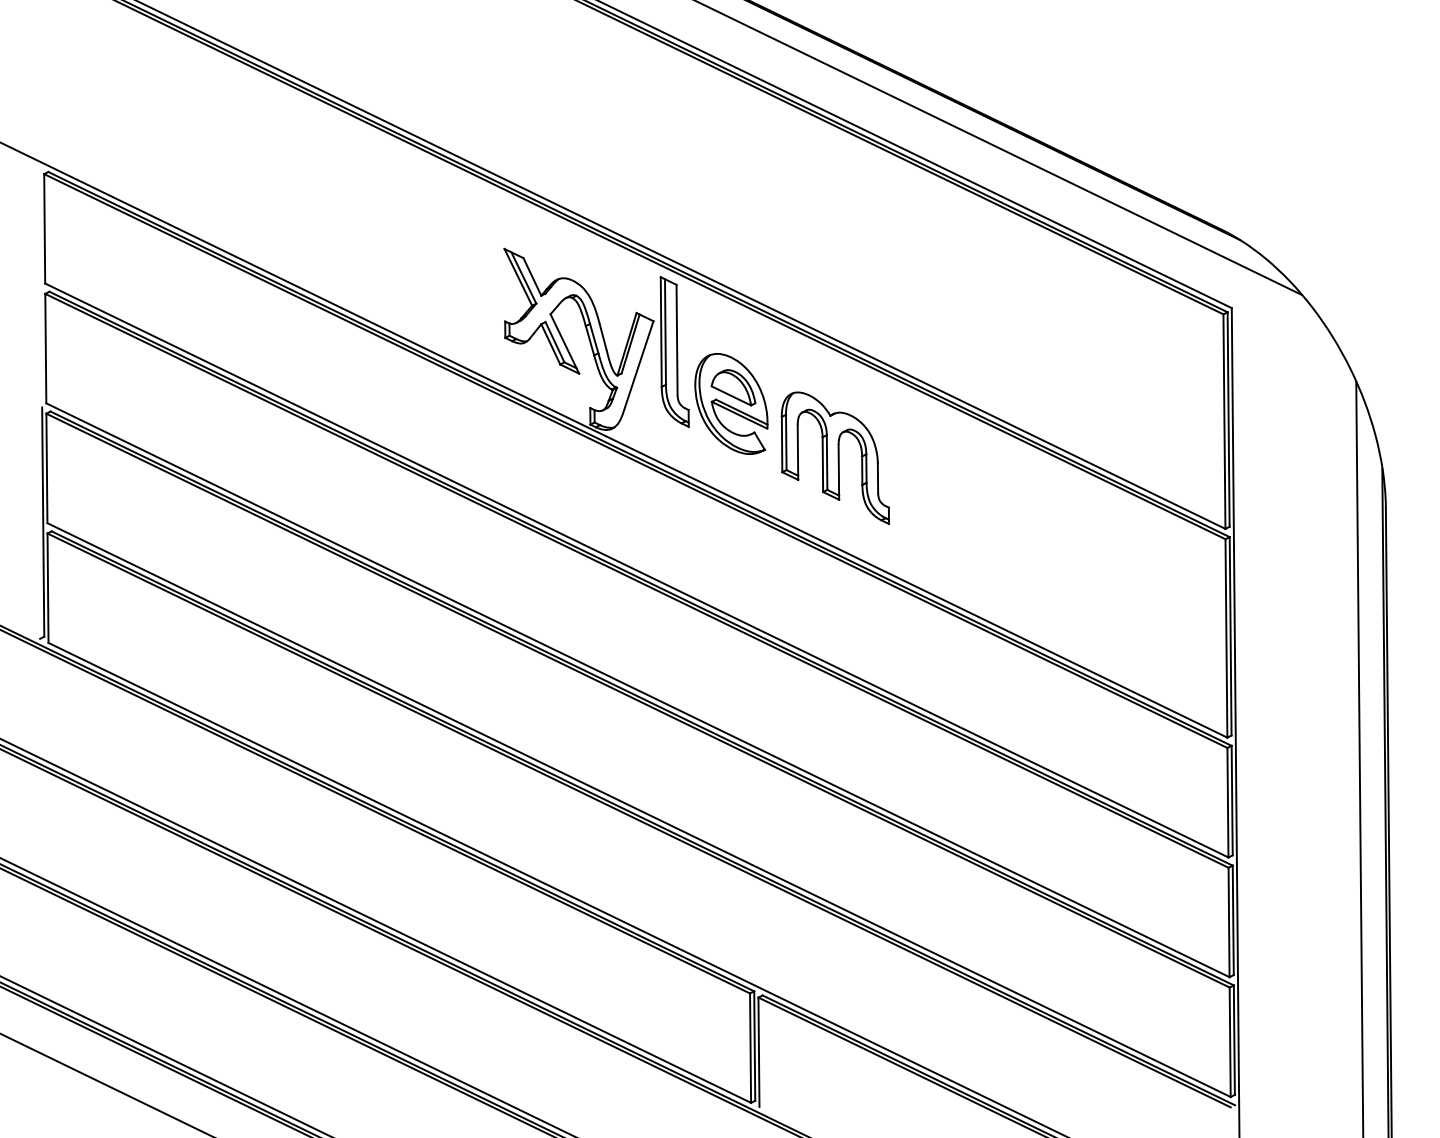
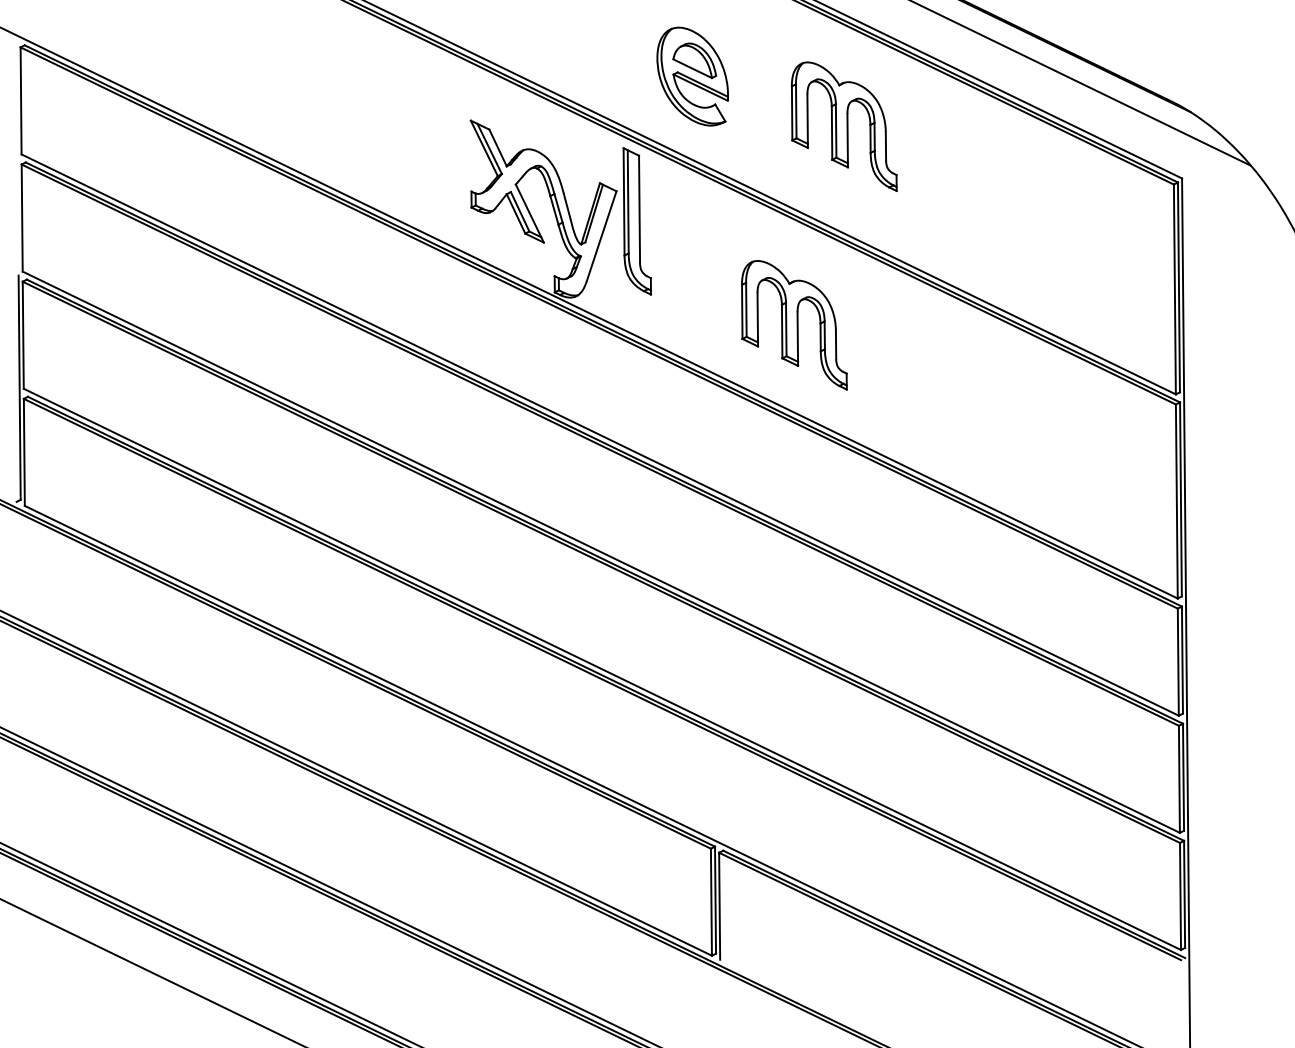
part: (885, 254) -> (843, 126), added
part: (731, 403) -> (692, 76), moved

